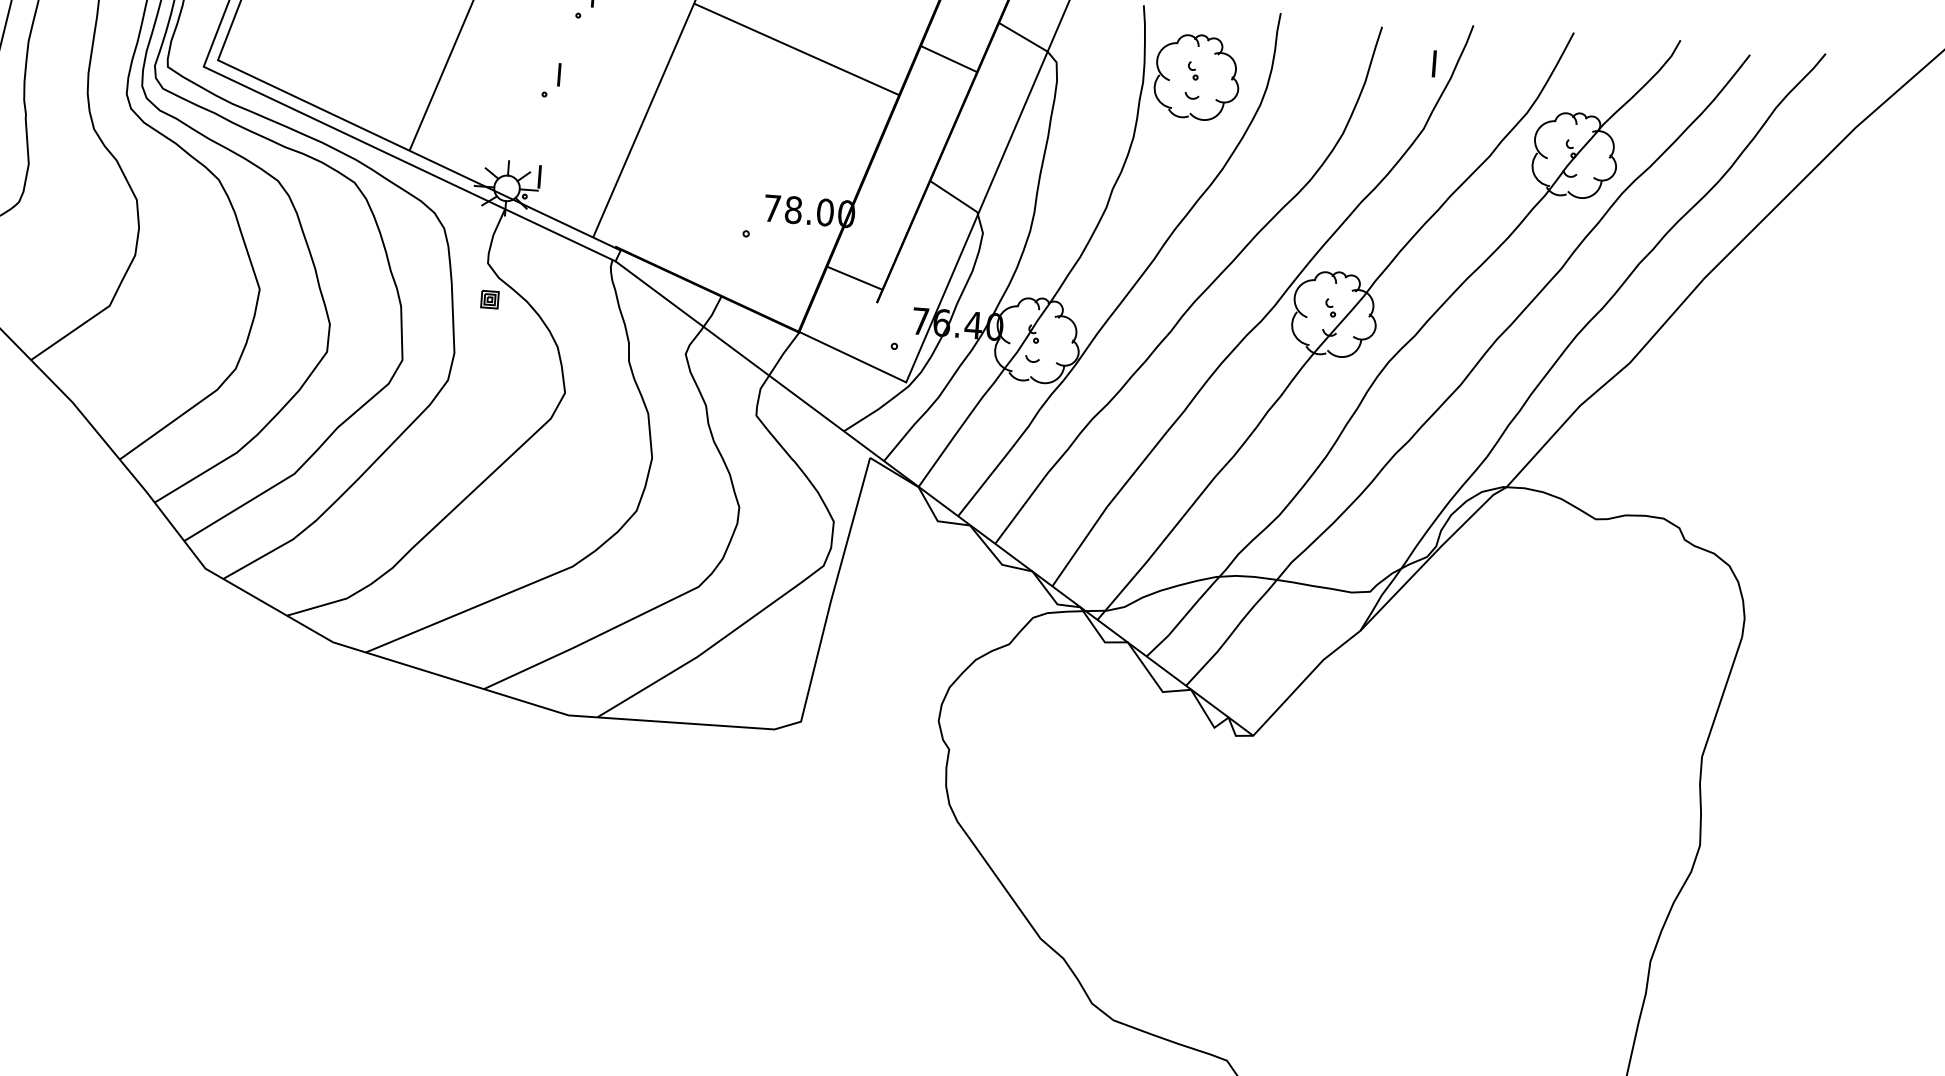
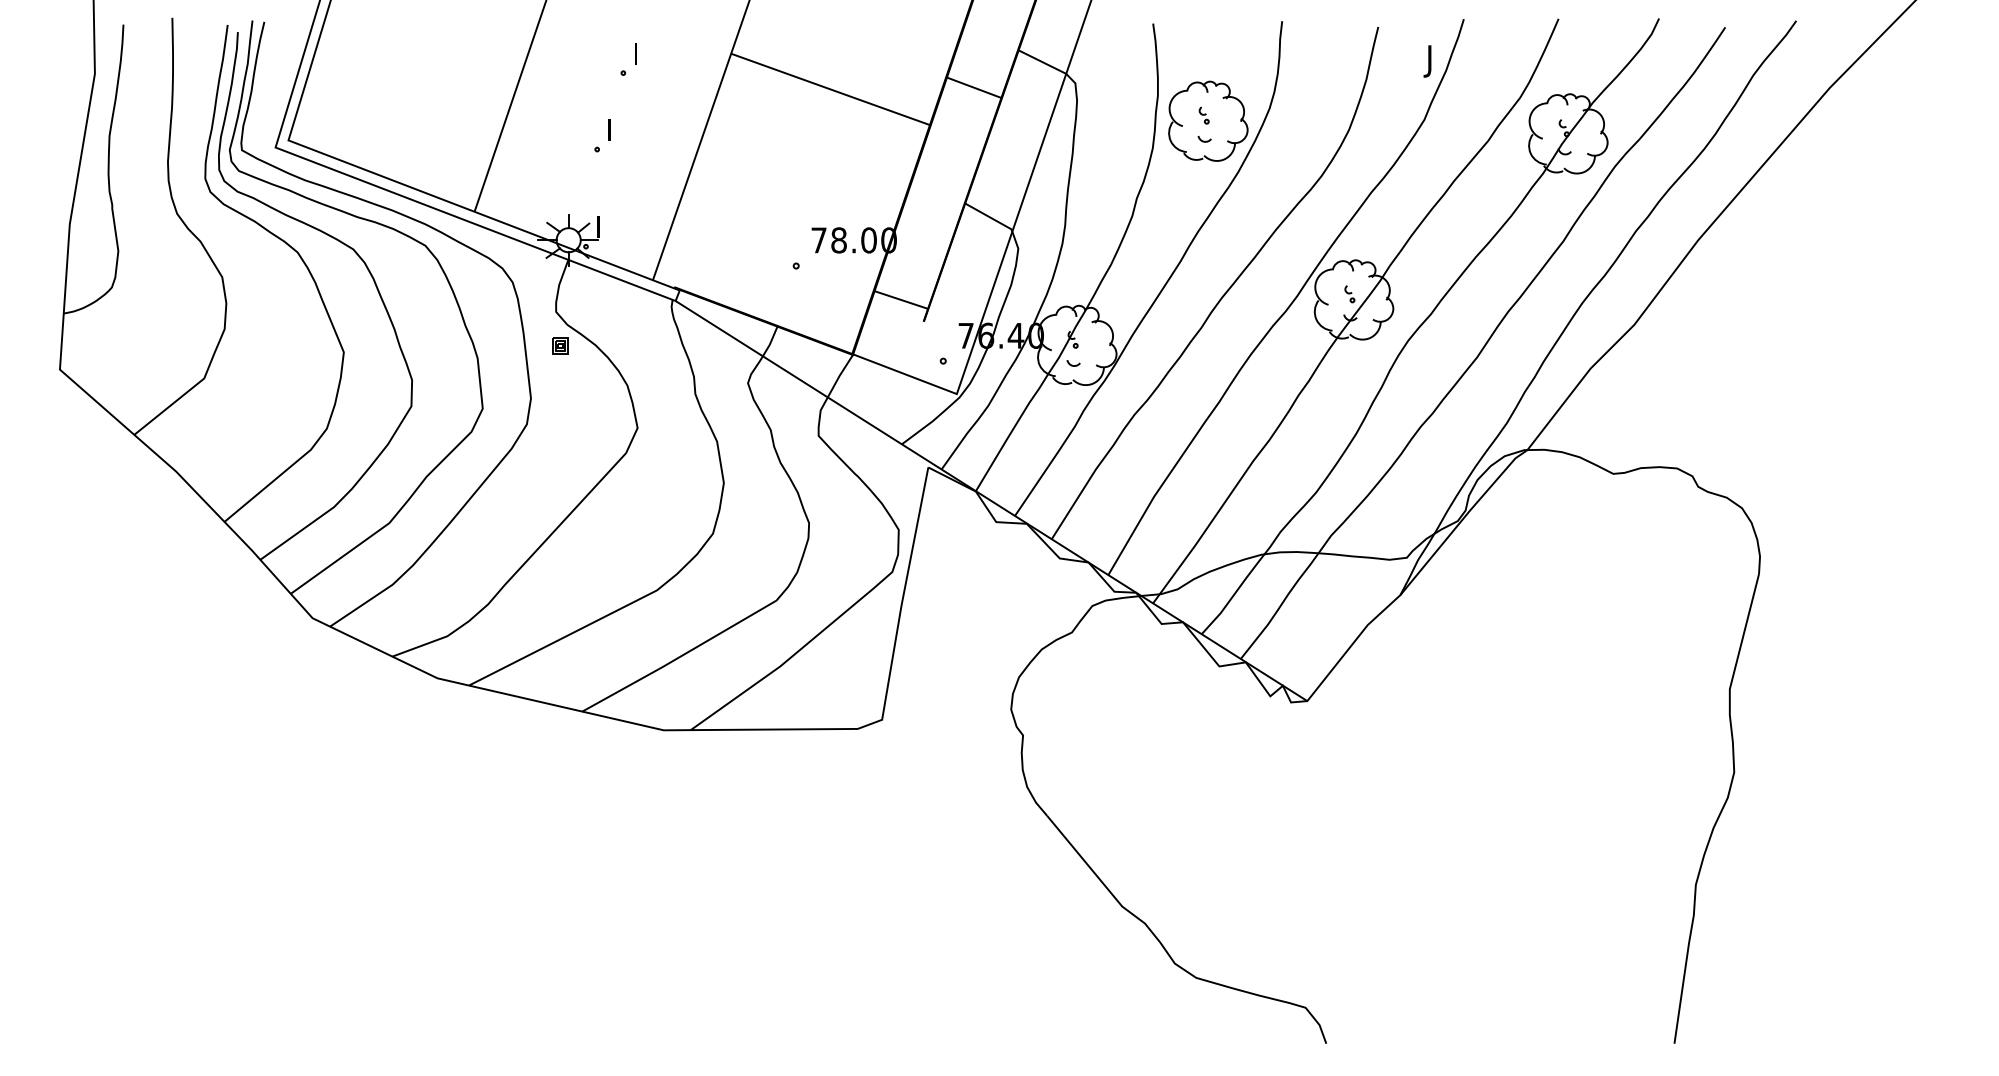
text: (1431, 67) -> (1427, 61), I -> J
part: (1197, 76) -> (1208, 120), moved

